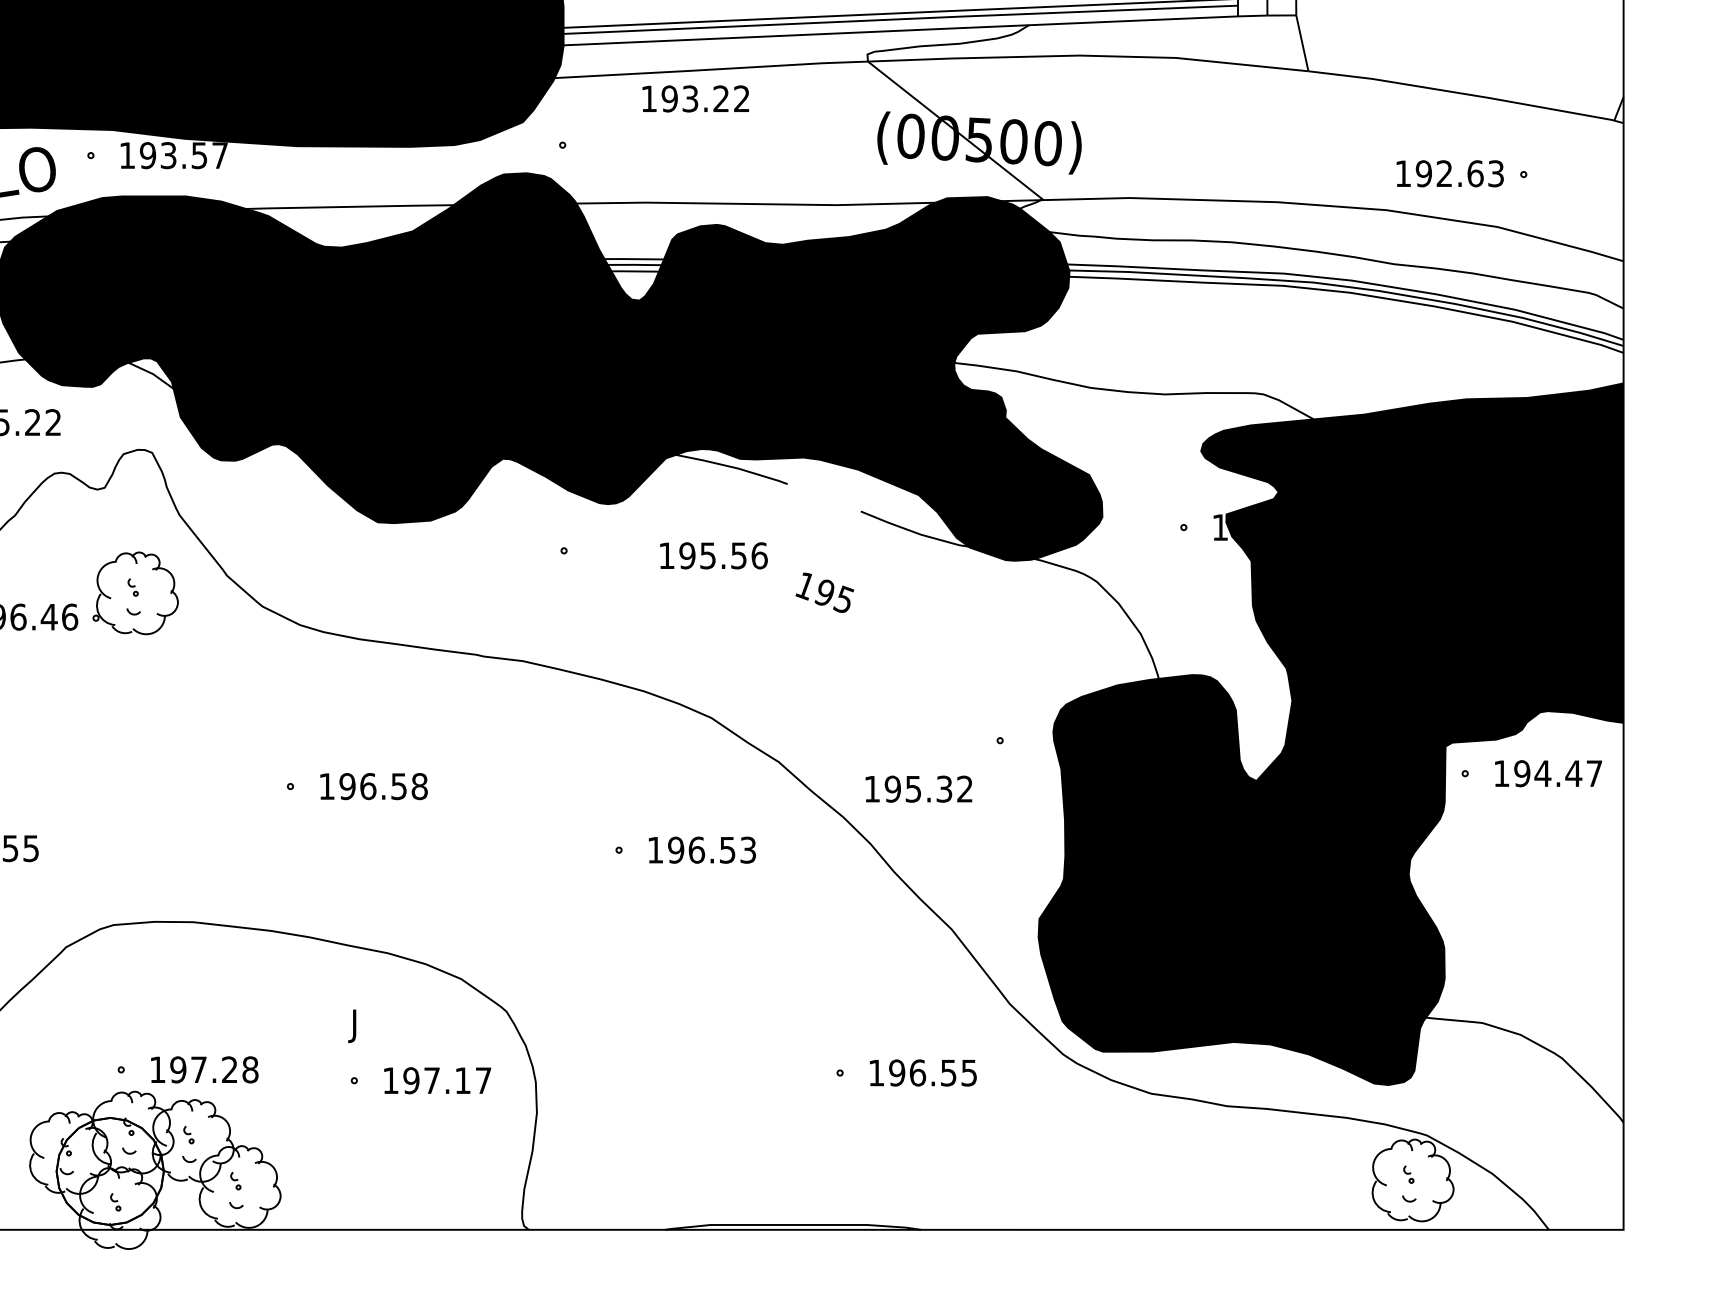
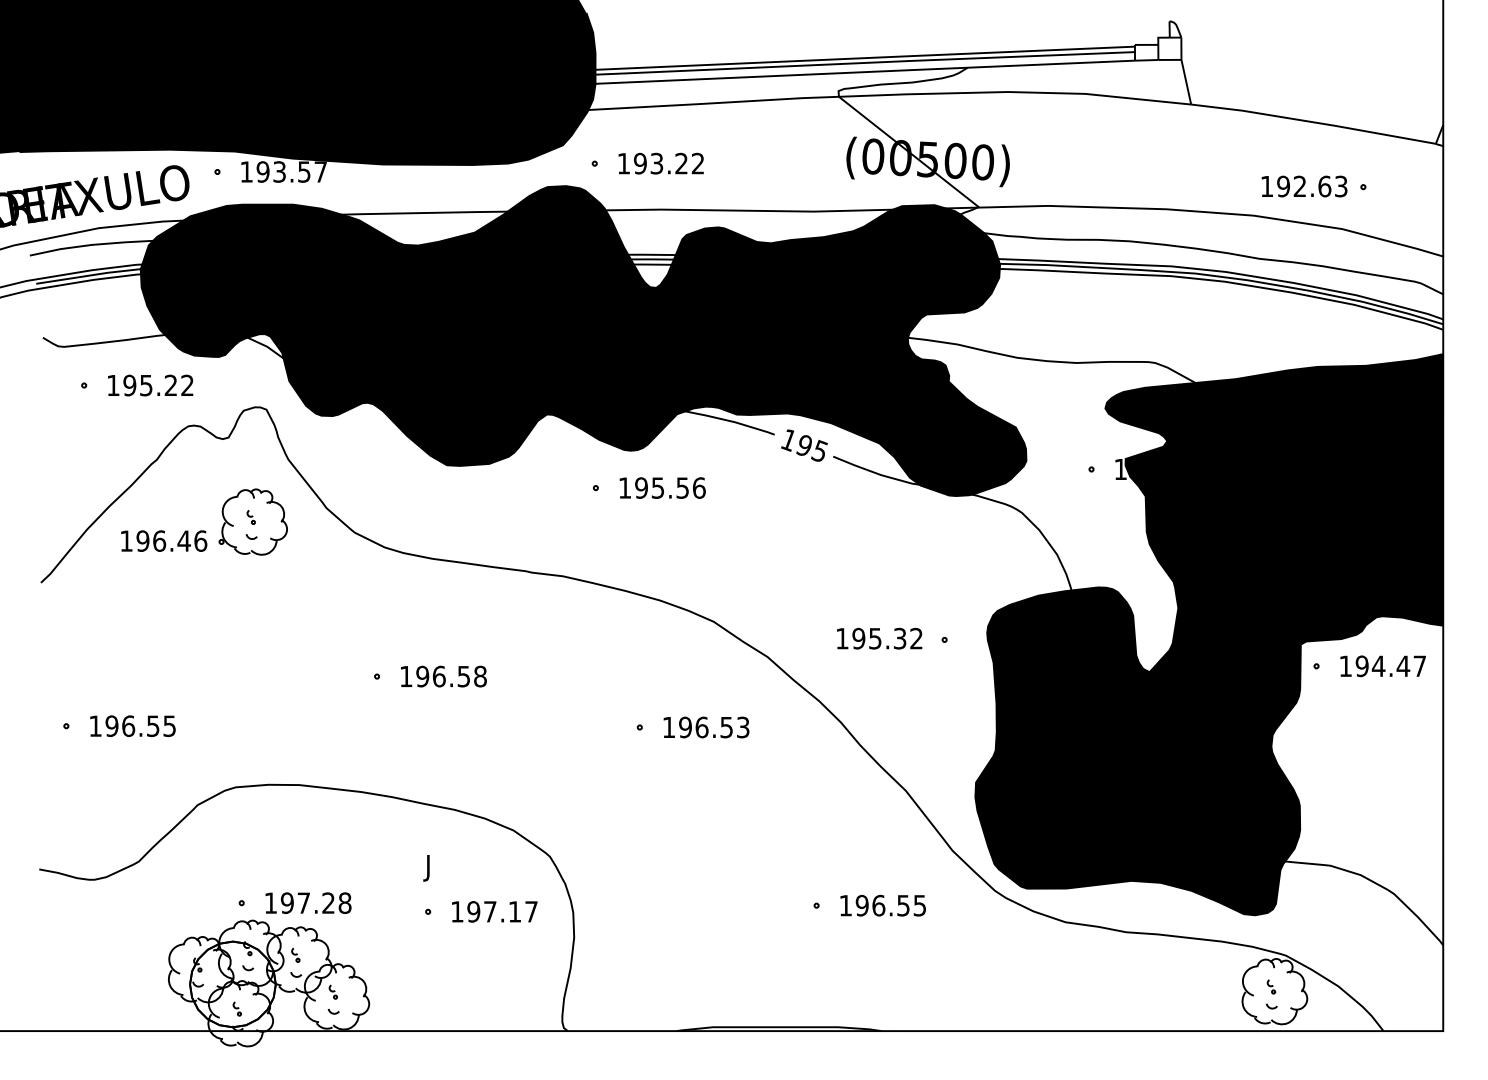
text: (694, 98) -> (660, 163), moved
text: (713, 555) -> (662, 487), moved
text: (824, 592) -> (804, 445), moved
text: (918, 788) -> (879, 638), moved

